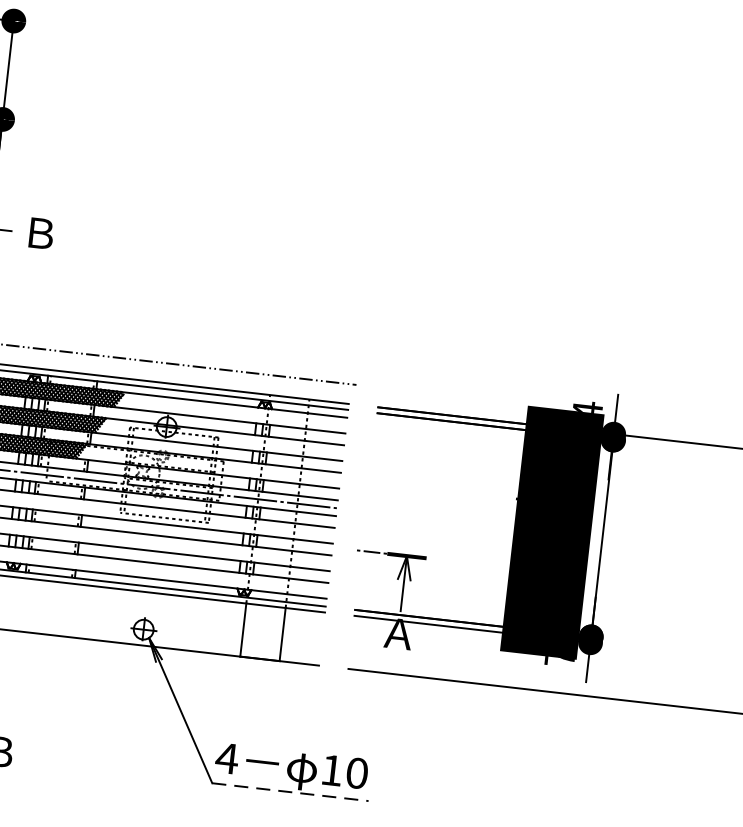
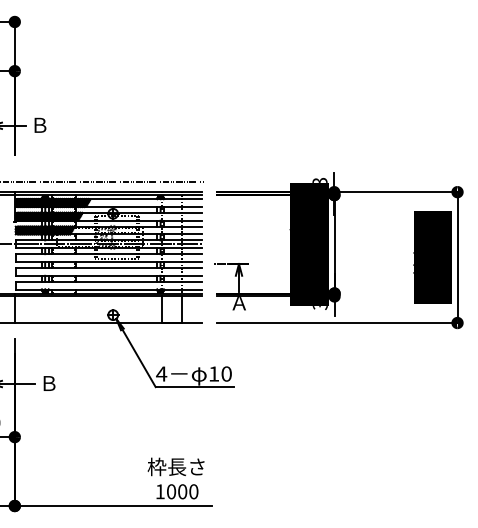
text: (587, 405) -> (319, 179), 4 -> 3
text: (557, 661) -> (319, 307), 7 -> 3
line: (291, 793) -> (195, 387), dashed -> solid

